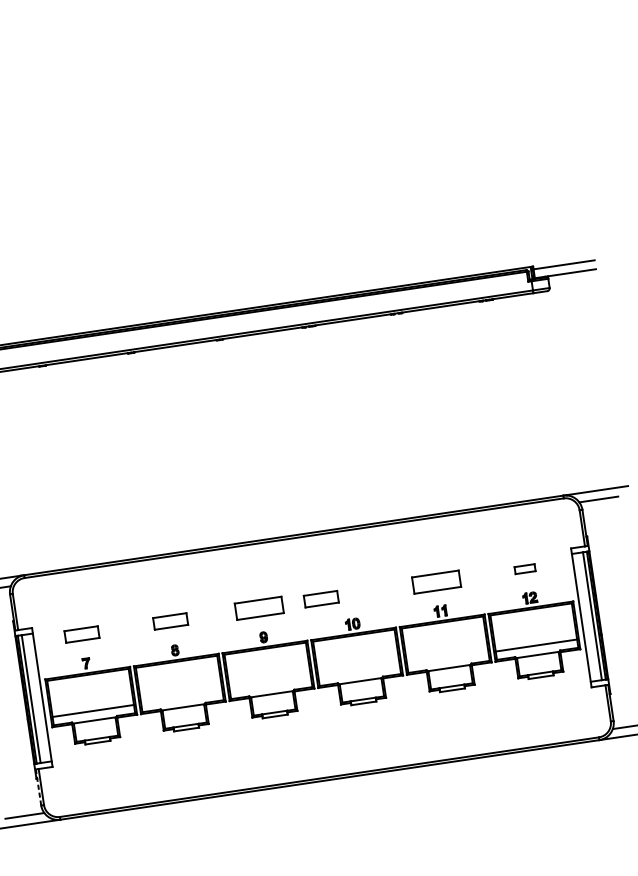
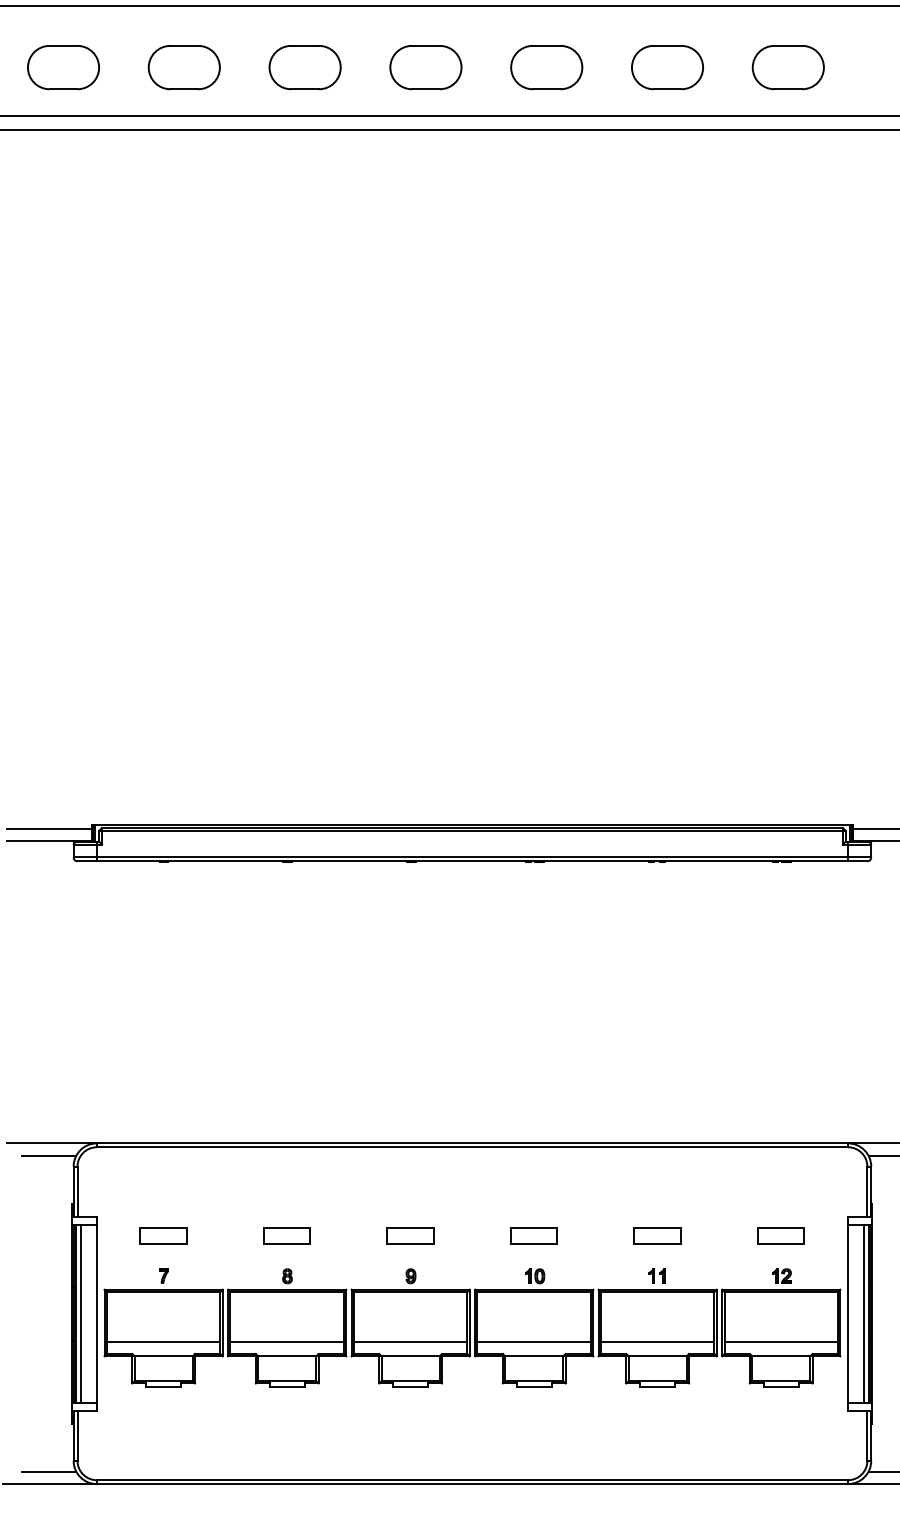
part: (524, 568) -> (780, 1235), size x1.67
part: (436, 581) -> (657, 1235), size x0.71
part: (320, 598) -> (533, 1235), moved
part: (259, 608) -> (410, 1235), size x0.71
line: (447, 658) -> (657, 1342), added
line: (358, 671) -> (533, 1342), added
line: (270, 684) -> (410, 1342), added
line: (181, 698) -> (286, 1342), added
line: (38, 787) -> (73, 1435), dashed -> solid

